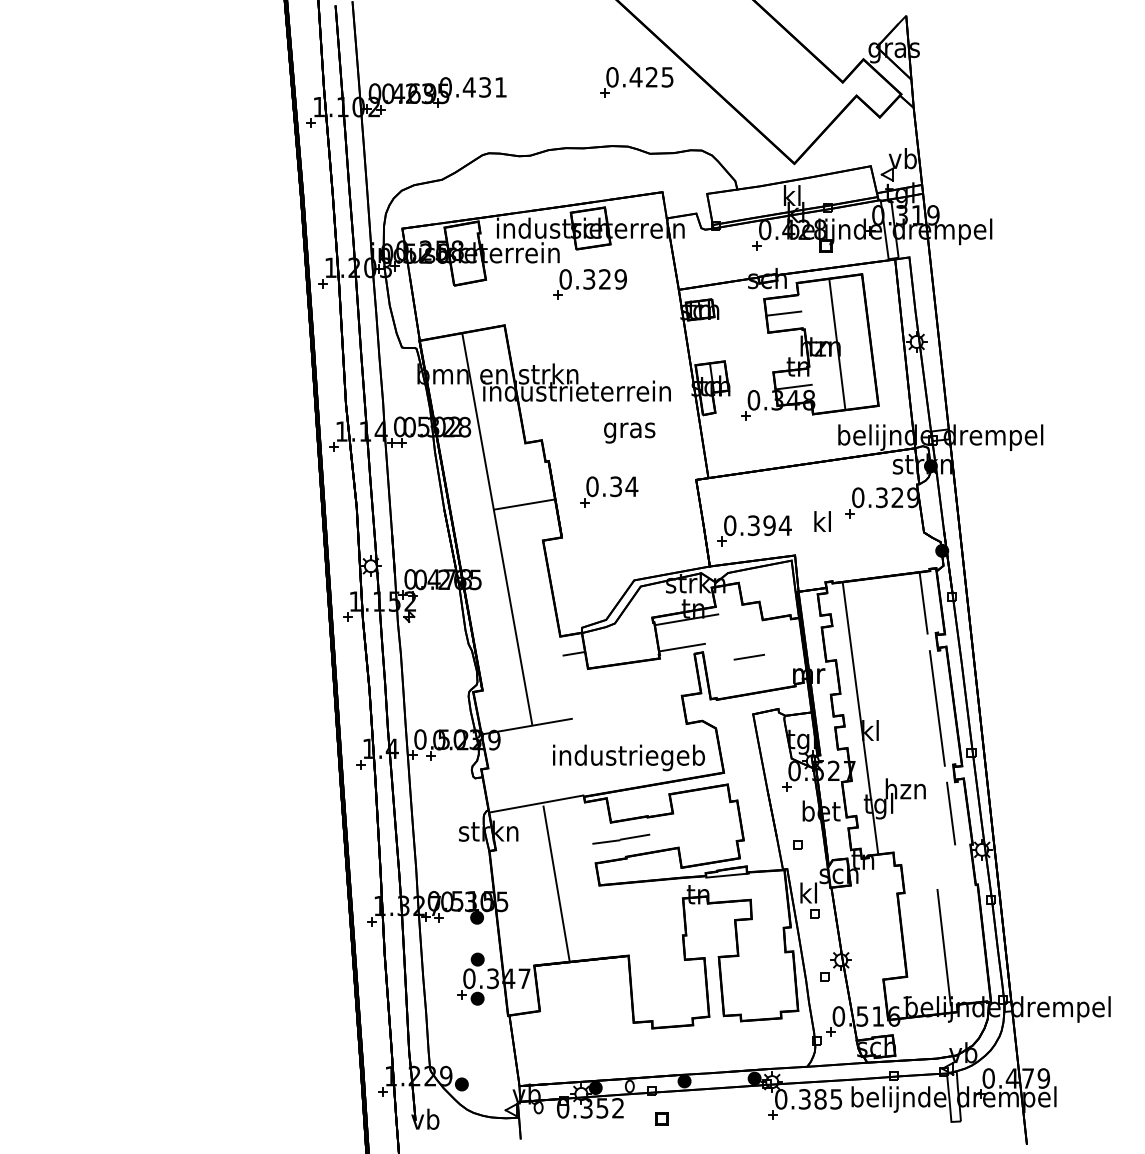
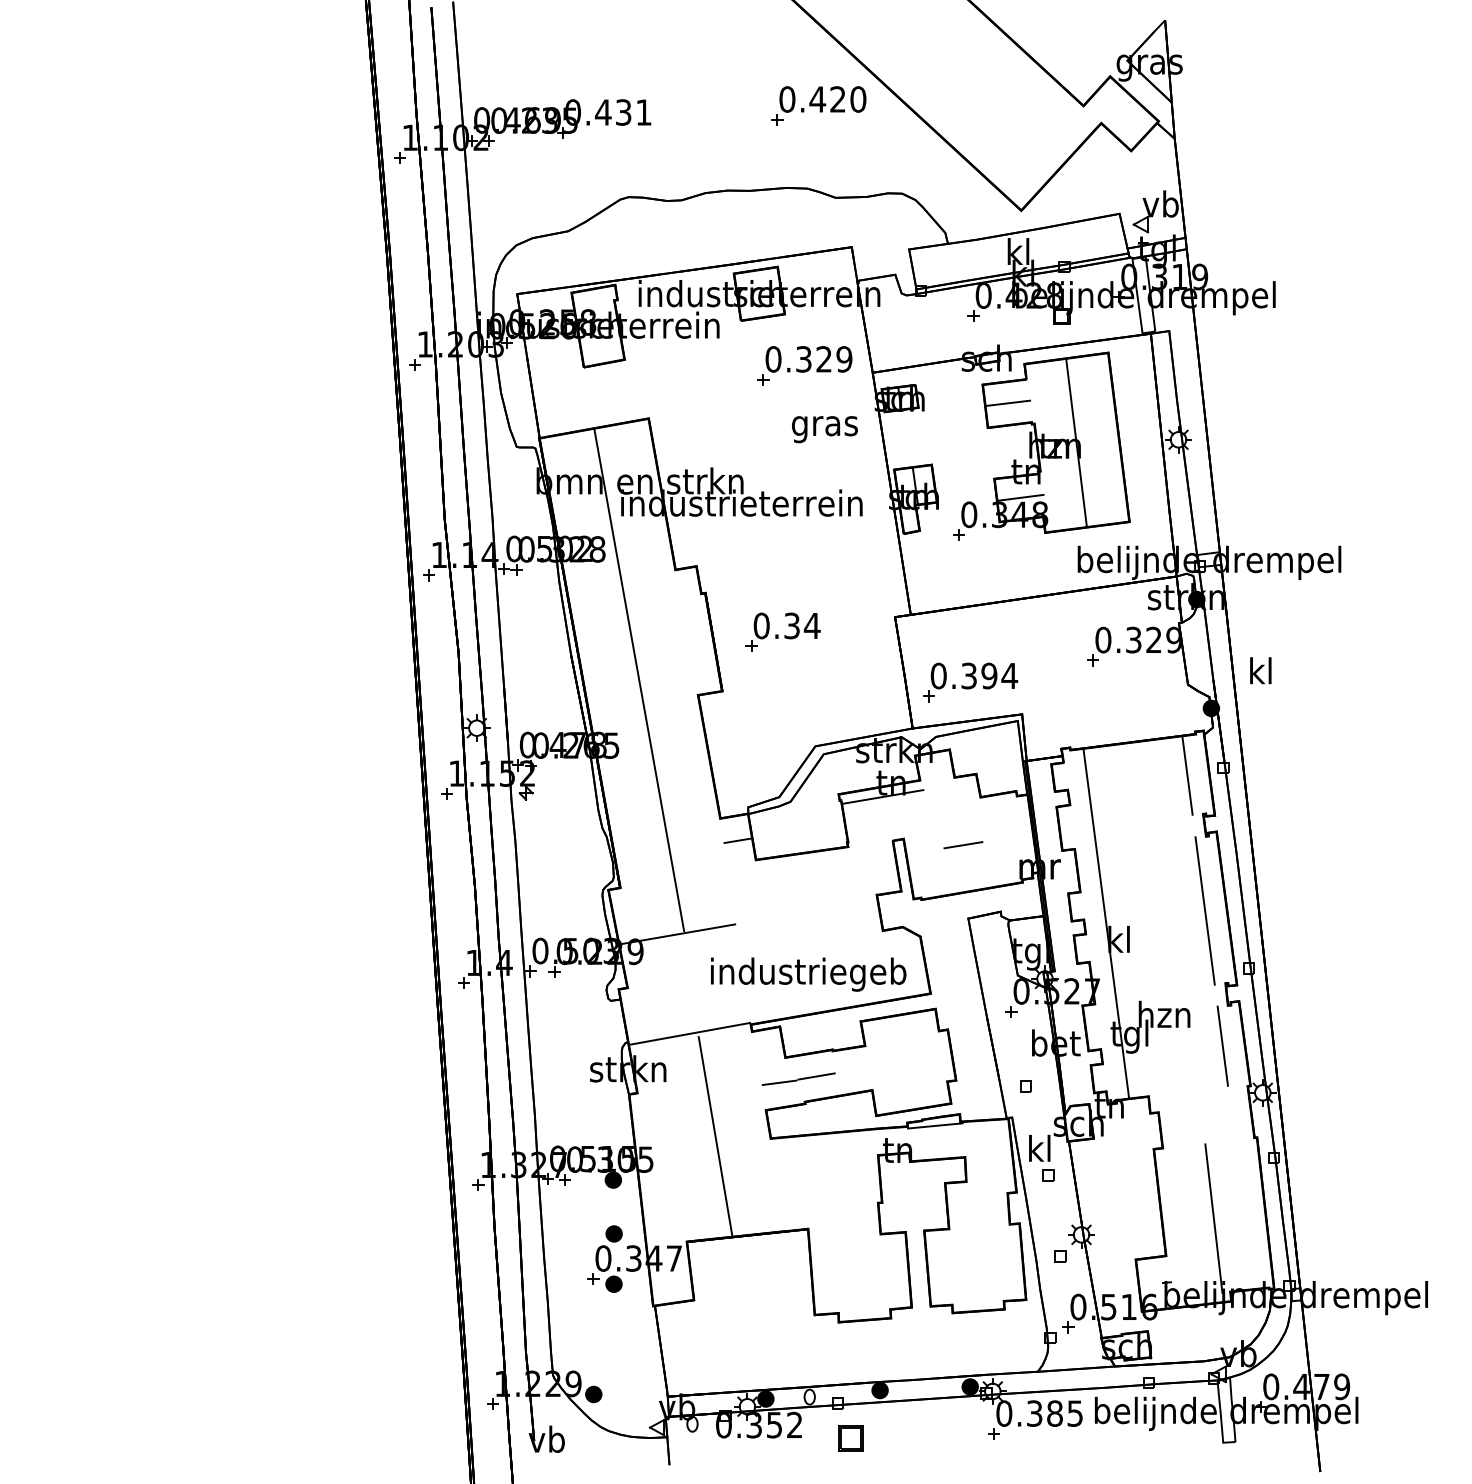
text: (667, 77) -> (858, 99), 0.425 -> 0.420
part: (589, 284) -> (804, 365), moved
text: (629, 432) -> (824, 428), moved
line: (524, 504) -> (674, 648), removed
text: (822, 521) -> (1260, 670), moved
line: (681, 647) -> (876, 832), removed
part: (661, 1118) -> (850, 1438), size x1.6

